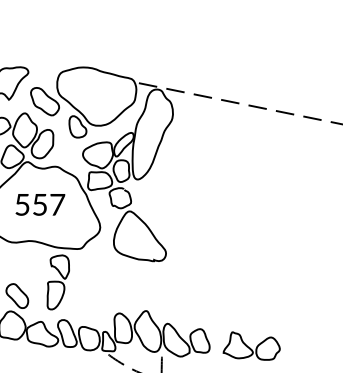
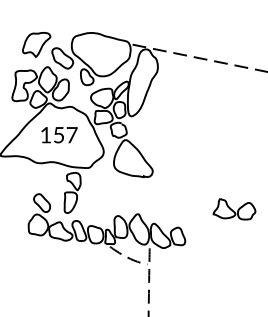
text: (21, 205) -> (45, 135), 557 -> 157
part: (251, 346) -> (234, 209), moved

